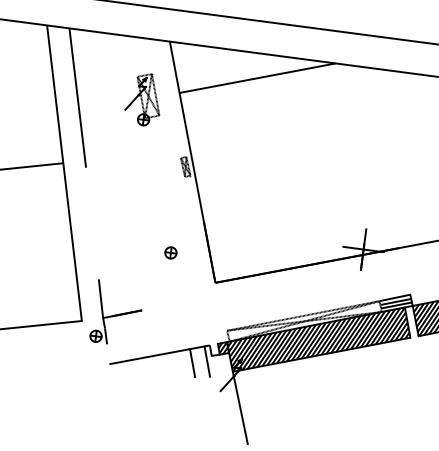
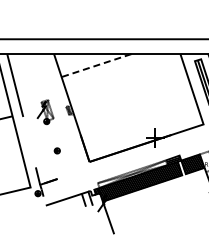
line: (257, 77) -> (96, 65), solid -> dashed
part: (143, 100) -> (45, 112), moved
part: (169, 251) -> (56, 150), moved

